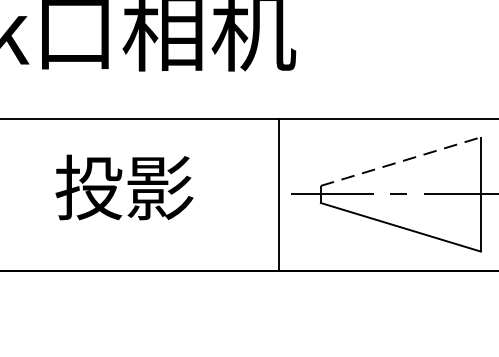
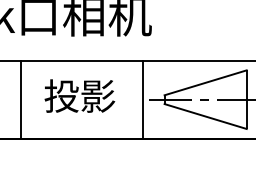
line: (400, 160) -> (205, 82), dashed -> solid
text: (123, 186) -> (79, 95), moved
line: (39, 194) -> (20, 99), added

